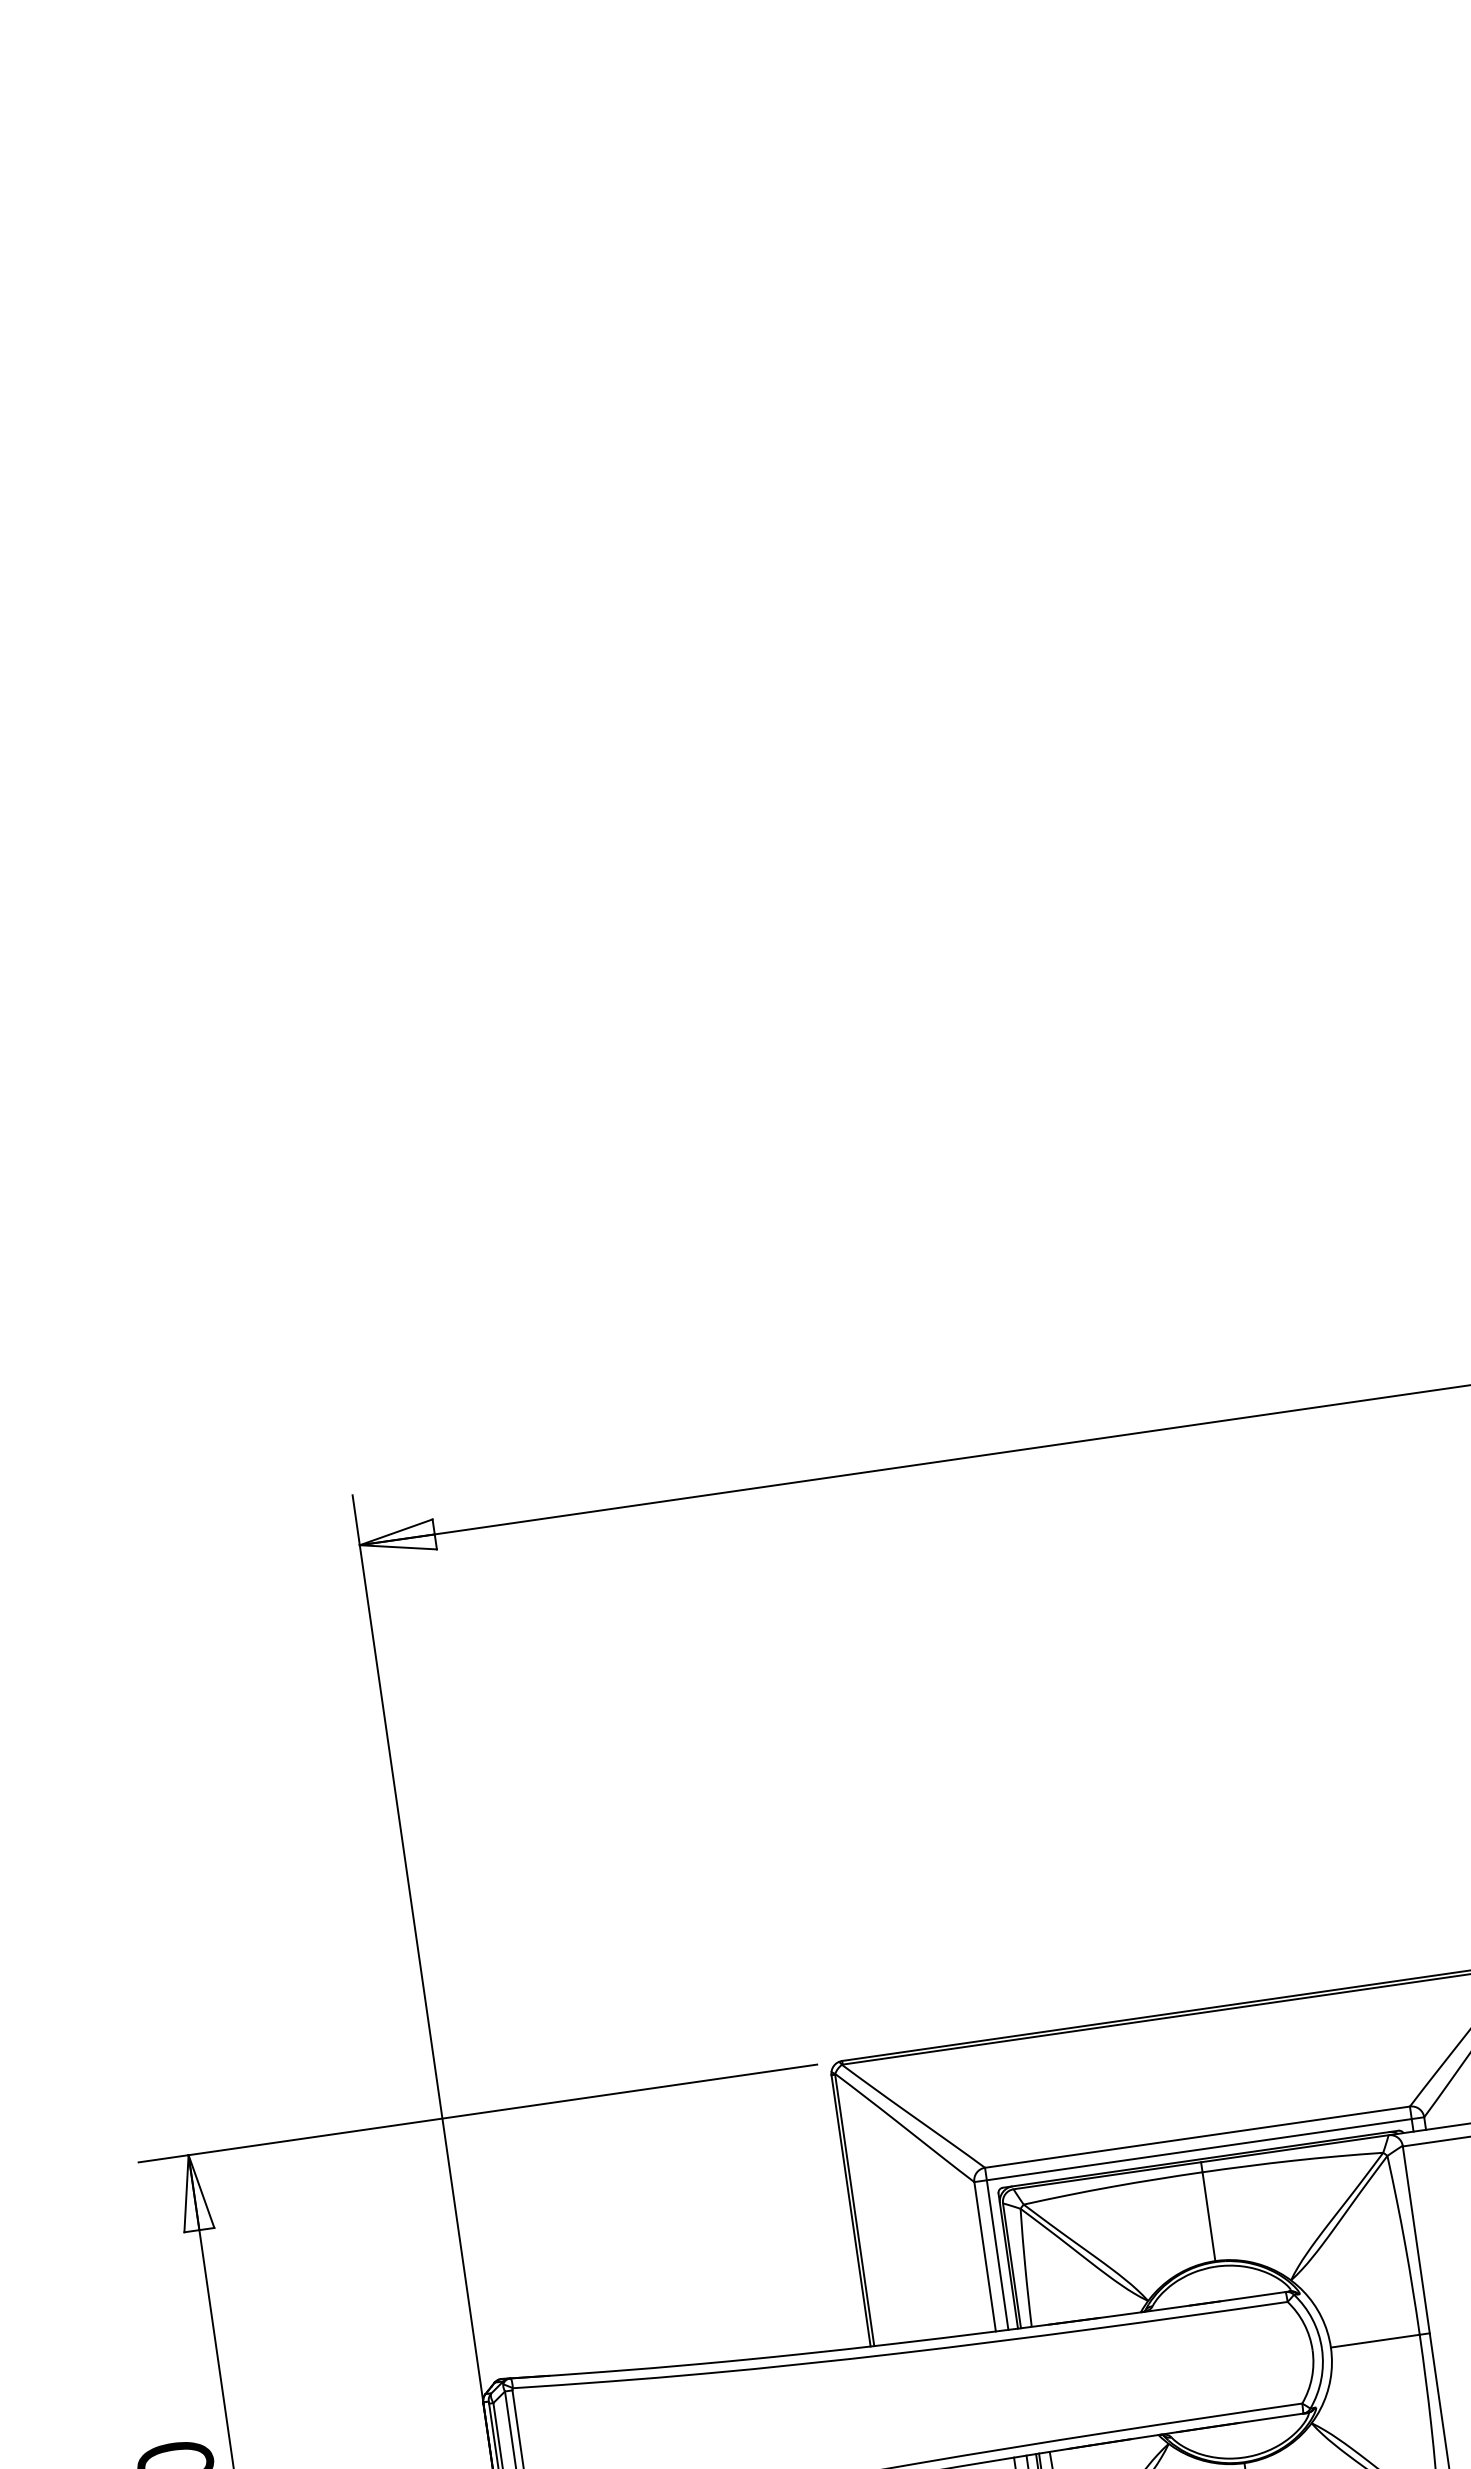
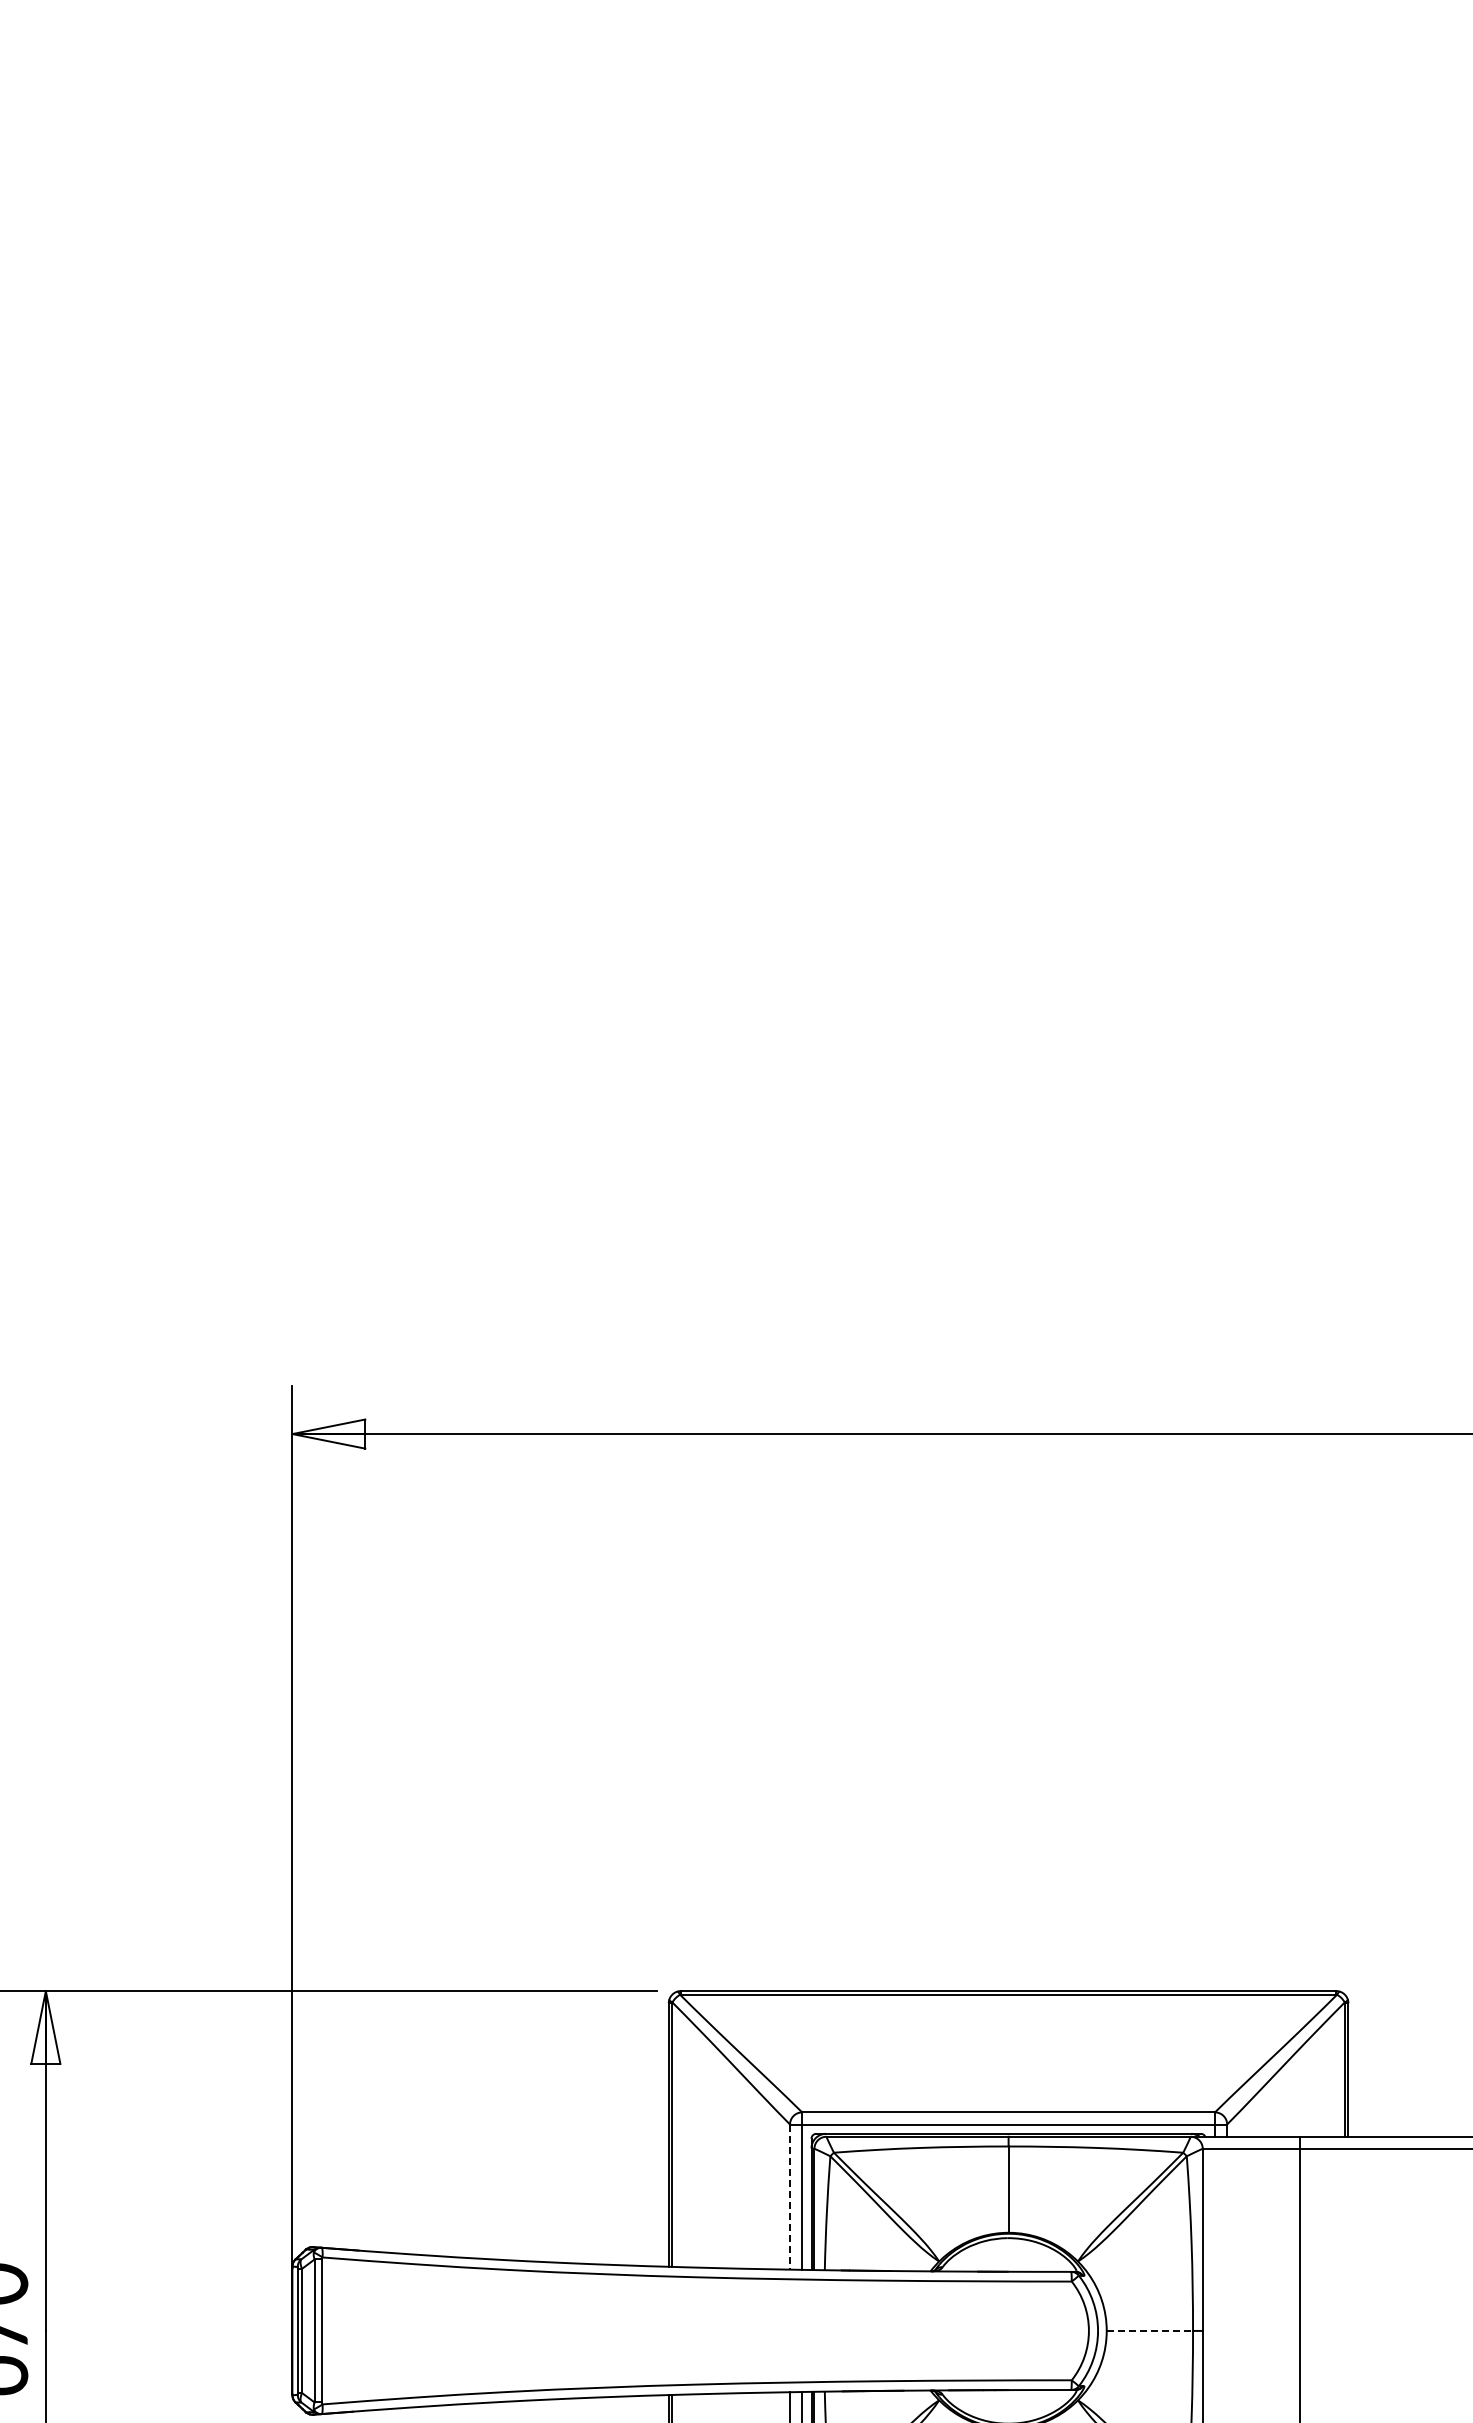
line: (985, 2257) -> (790, 2197), solid -> dashed
line: (1375, 2340) -> (1150, 2330), solid -> dashed

